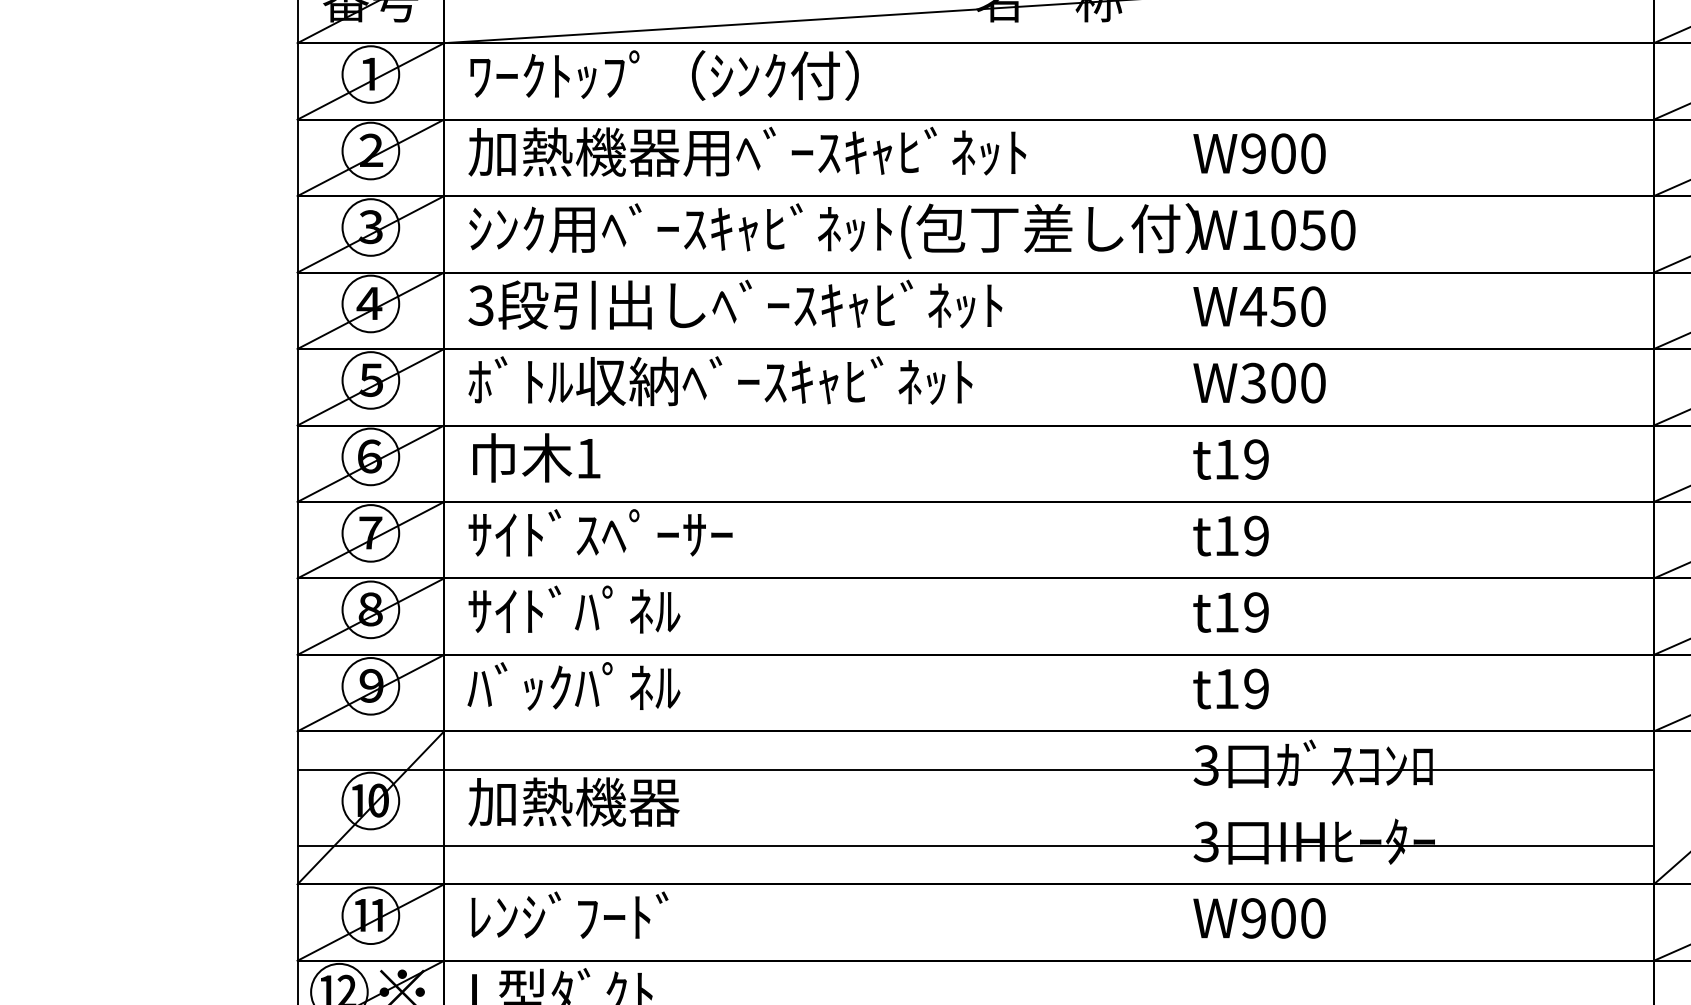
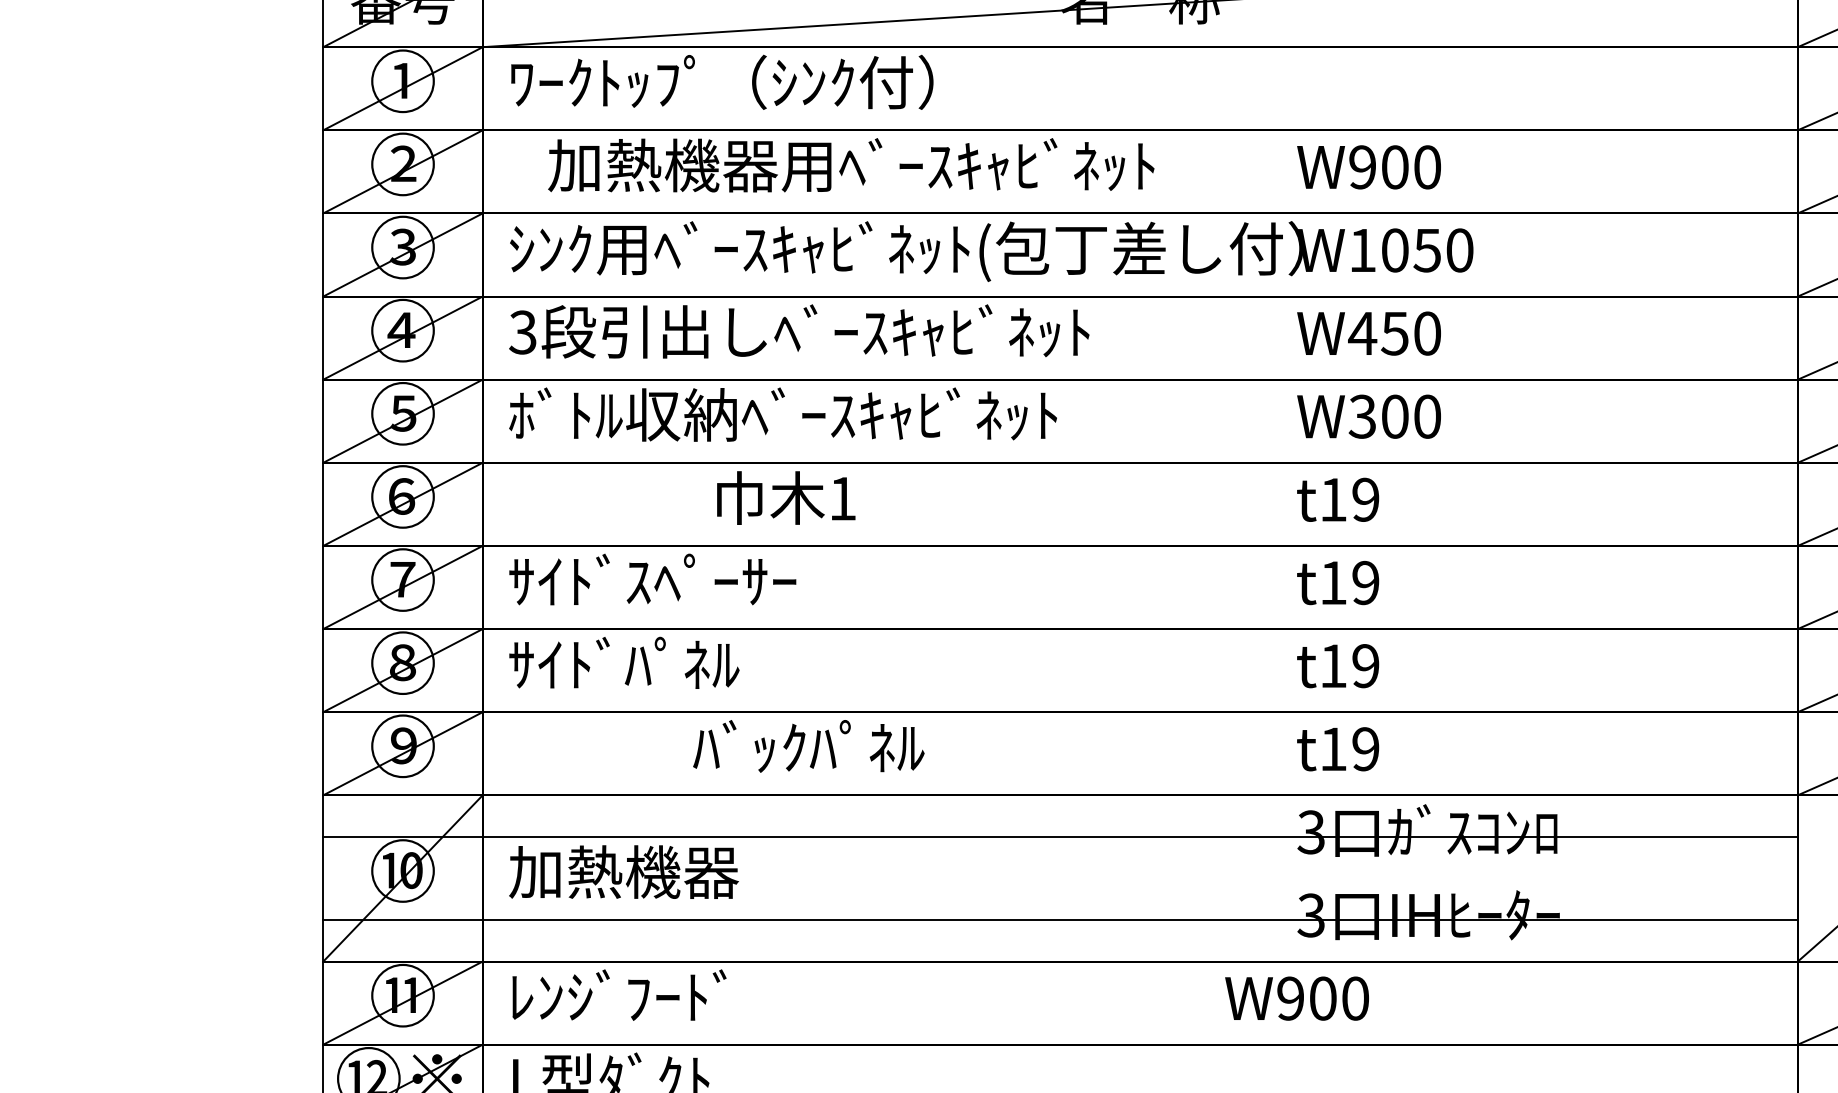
text: (747, 152) -> (851, 165), moved
text: (536, 457) -> (786, 497), moved
text: (573, 686) -> (808, 746), moved
text: (1258, 918) -> (1296, 998), moved

